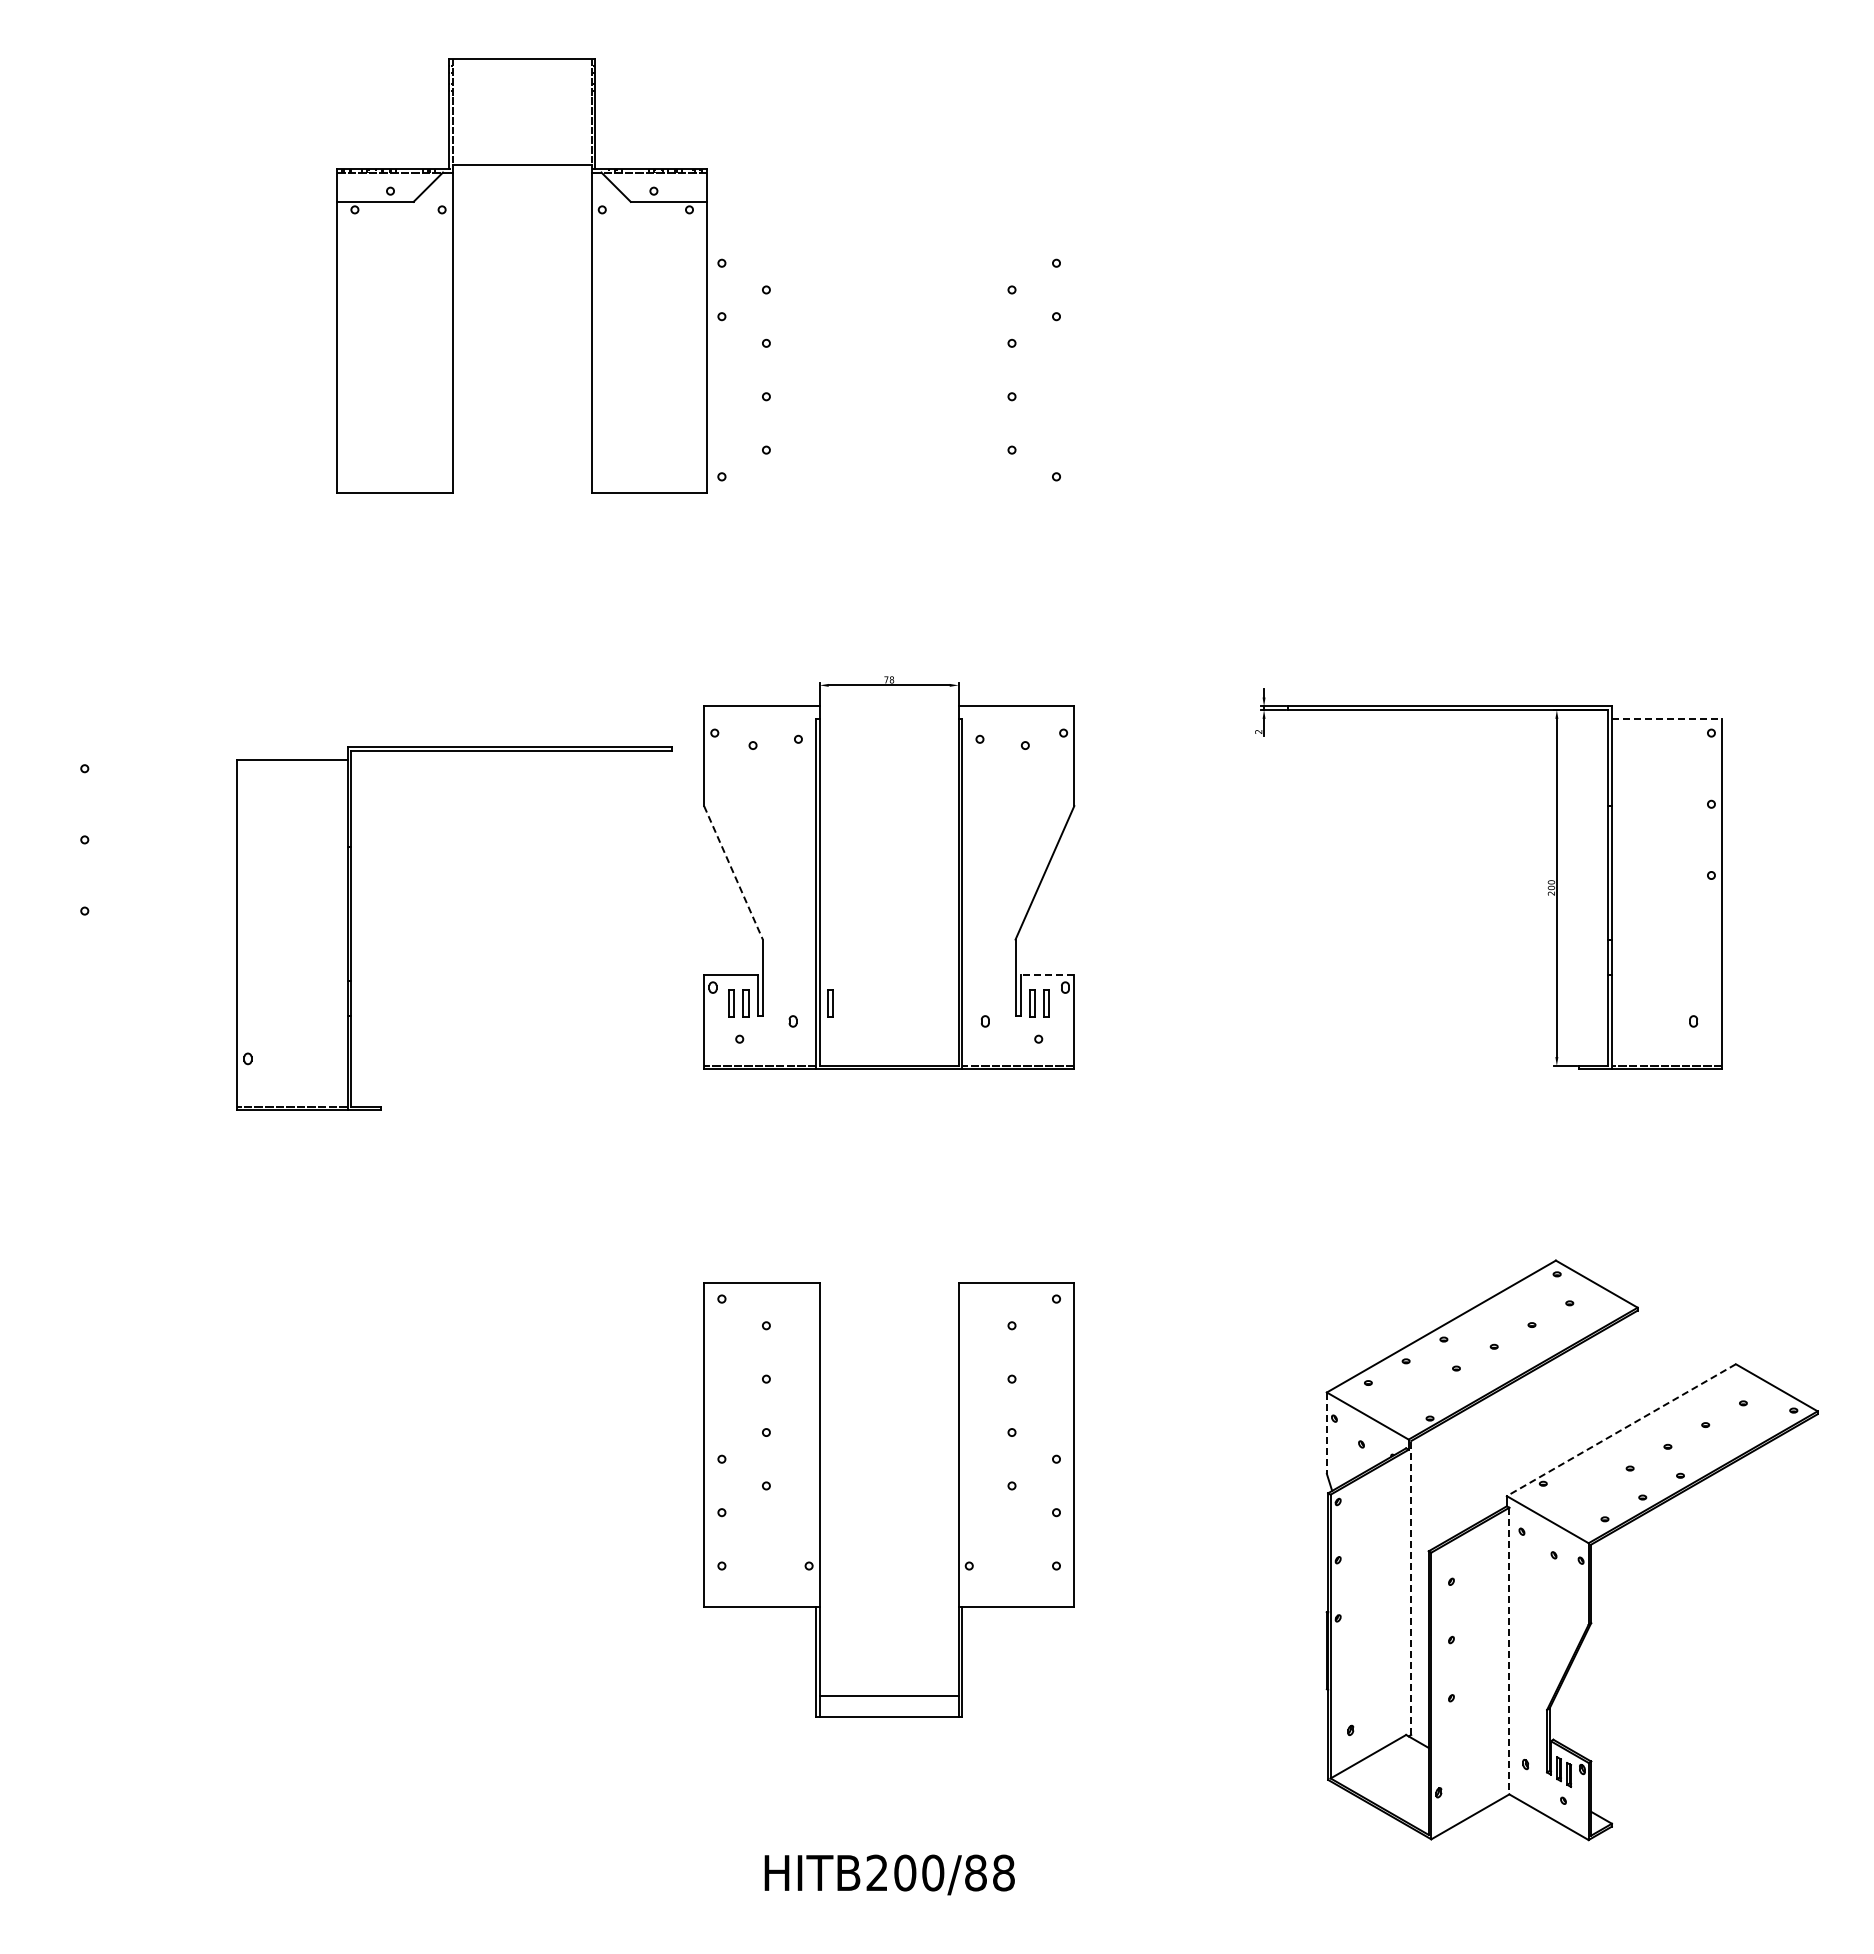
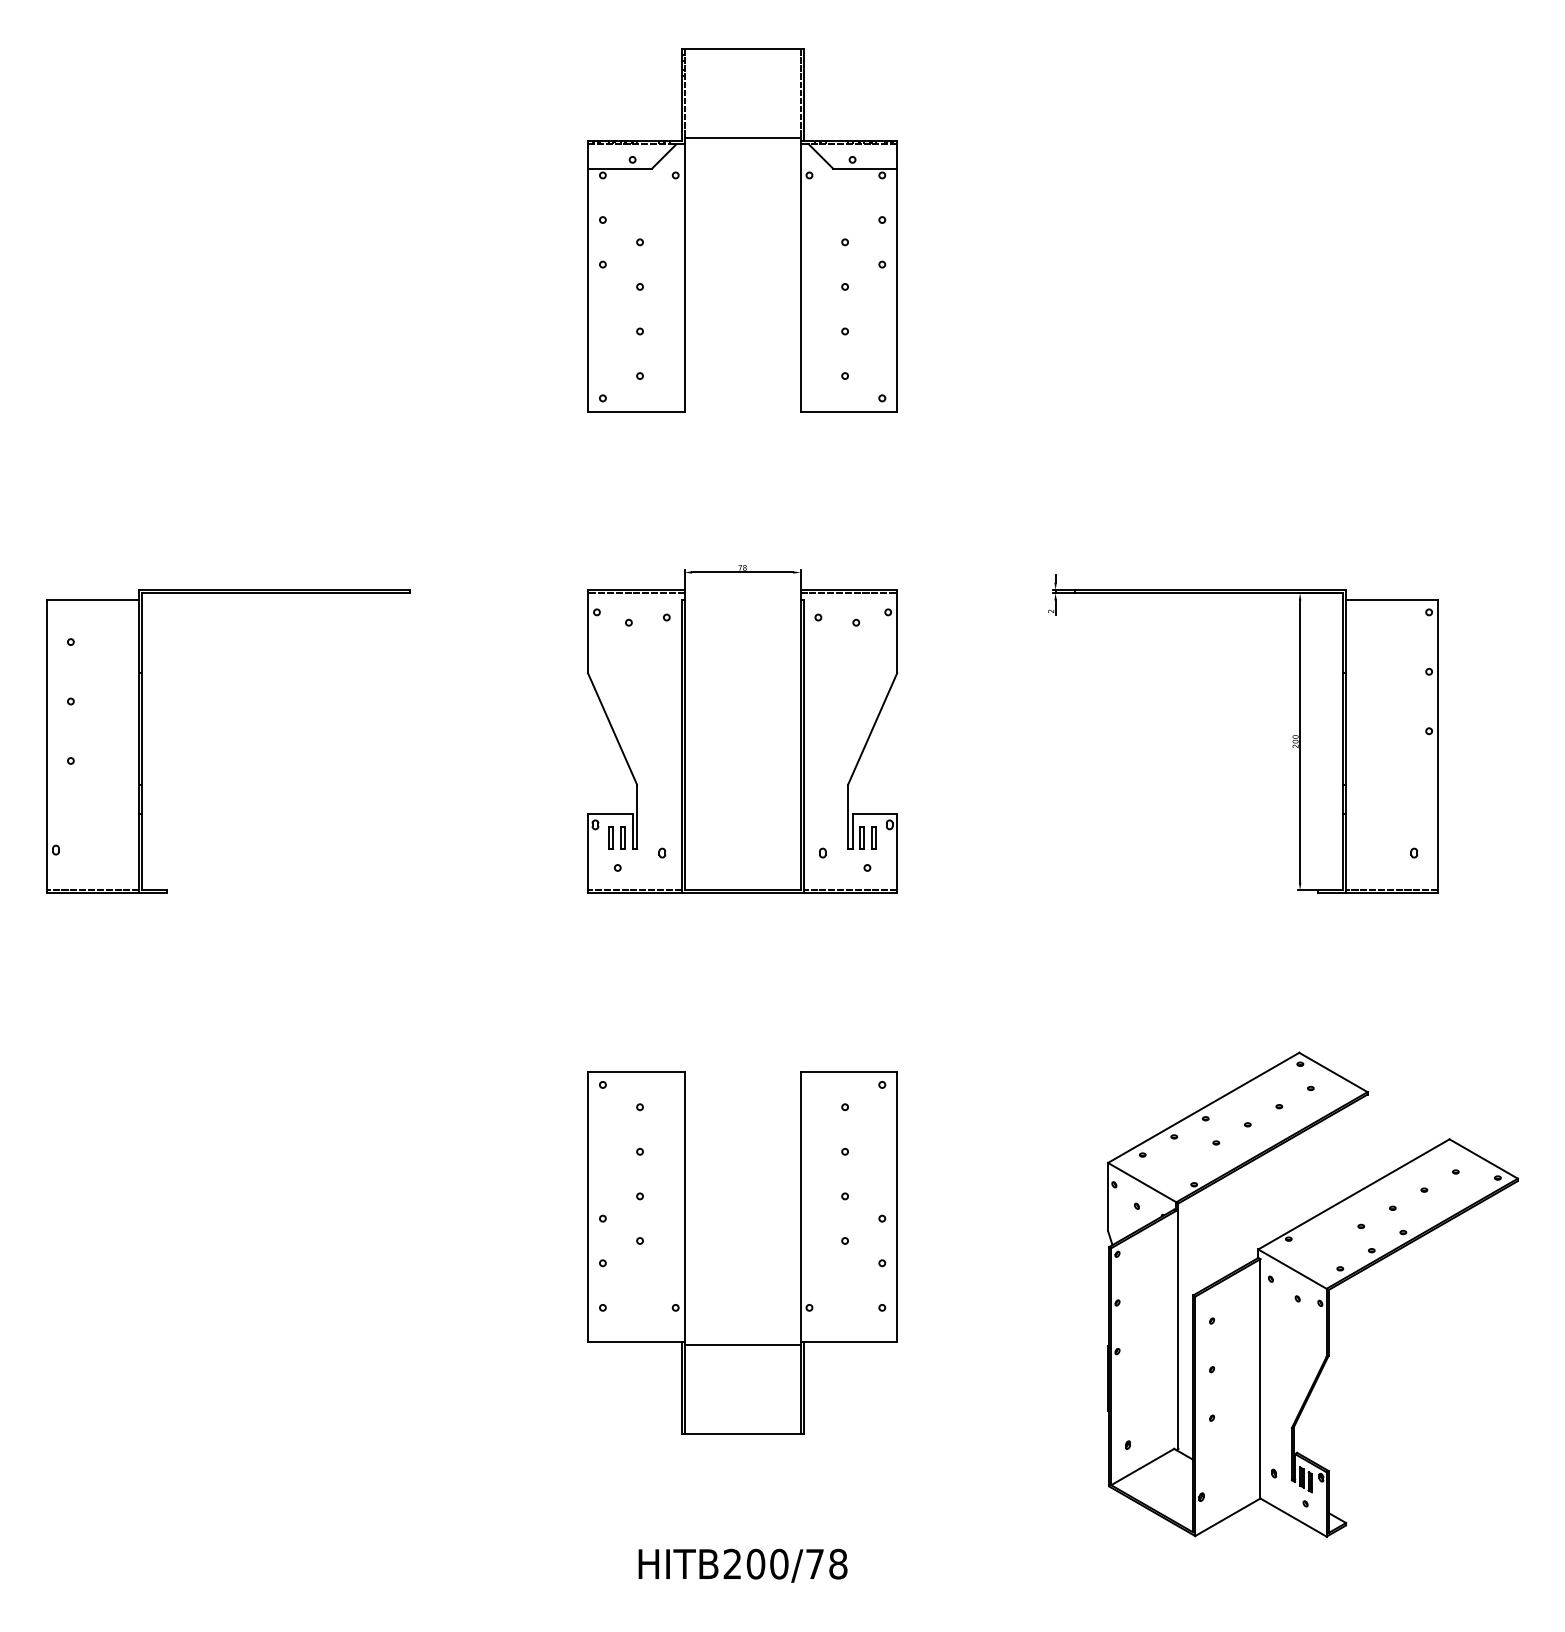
part: (453, 275) -> (685, 230), moved
line: (761, 709) -> (635, 592), added
line: (1016, 709) -> (848, 592), added
line: (1667, 718) -> (1392, 600), dashed -> solid
line: (733, 872) -> (612, 728), dashed -> solid
part: (351, 928) -> (142, 741), moved
line: (1047, 975) -> (874, 814), dashed -> solid
part: (830, 1003) -> (693, 838), removed
line: (1620, 1430) -> (1353, 1194), dashed -> solid
line: (1326, 1433) -> (1107, 1197), dashed -> solid
line: (1411, 1588) -> (1178, 1326), dashed -> solid
line: (1509, 1651) -> (1260, 1379), dashed -> solid
line: (888, 1695) -> (742, 1344), moved
text: (975, 1872) -> (814, 1563), HITB200/88 -> HITB200/78

